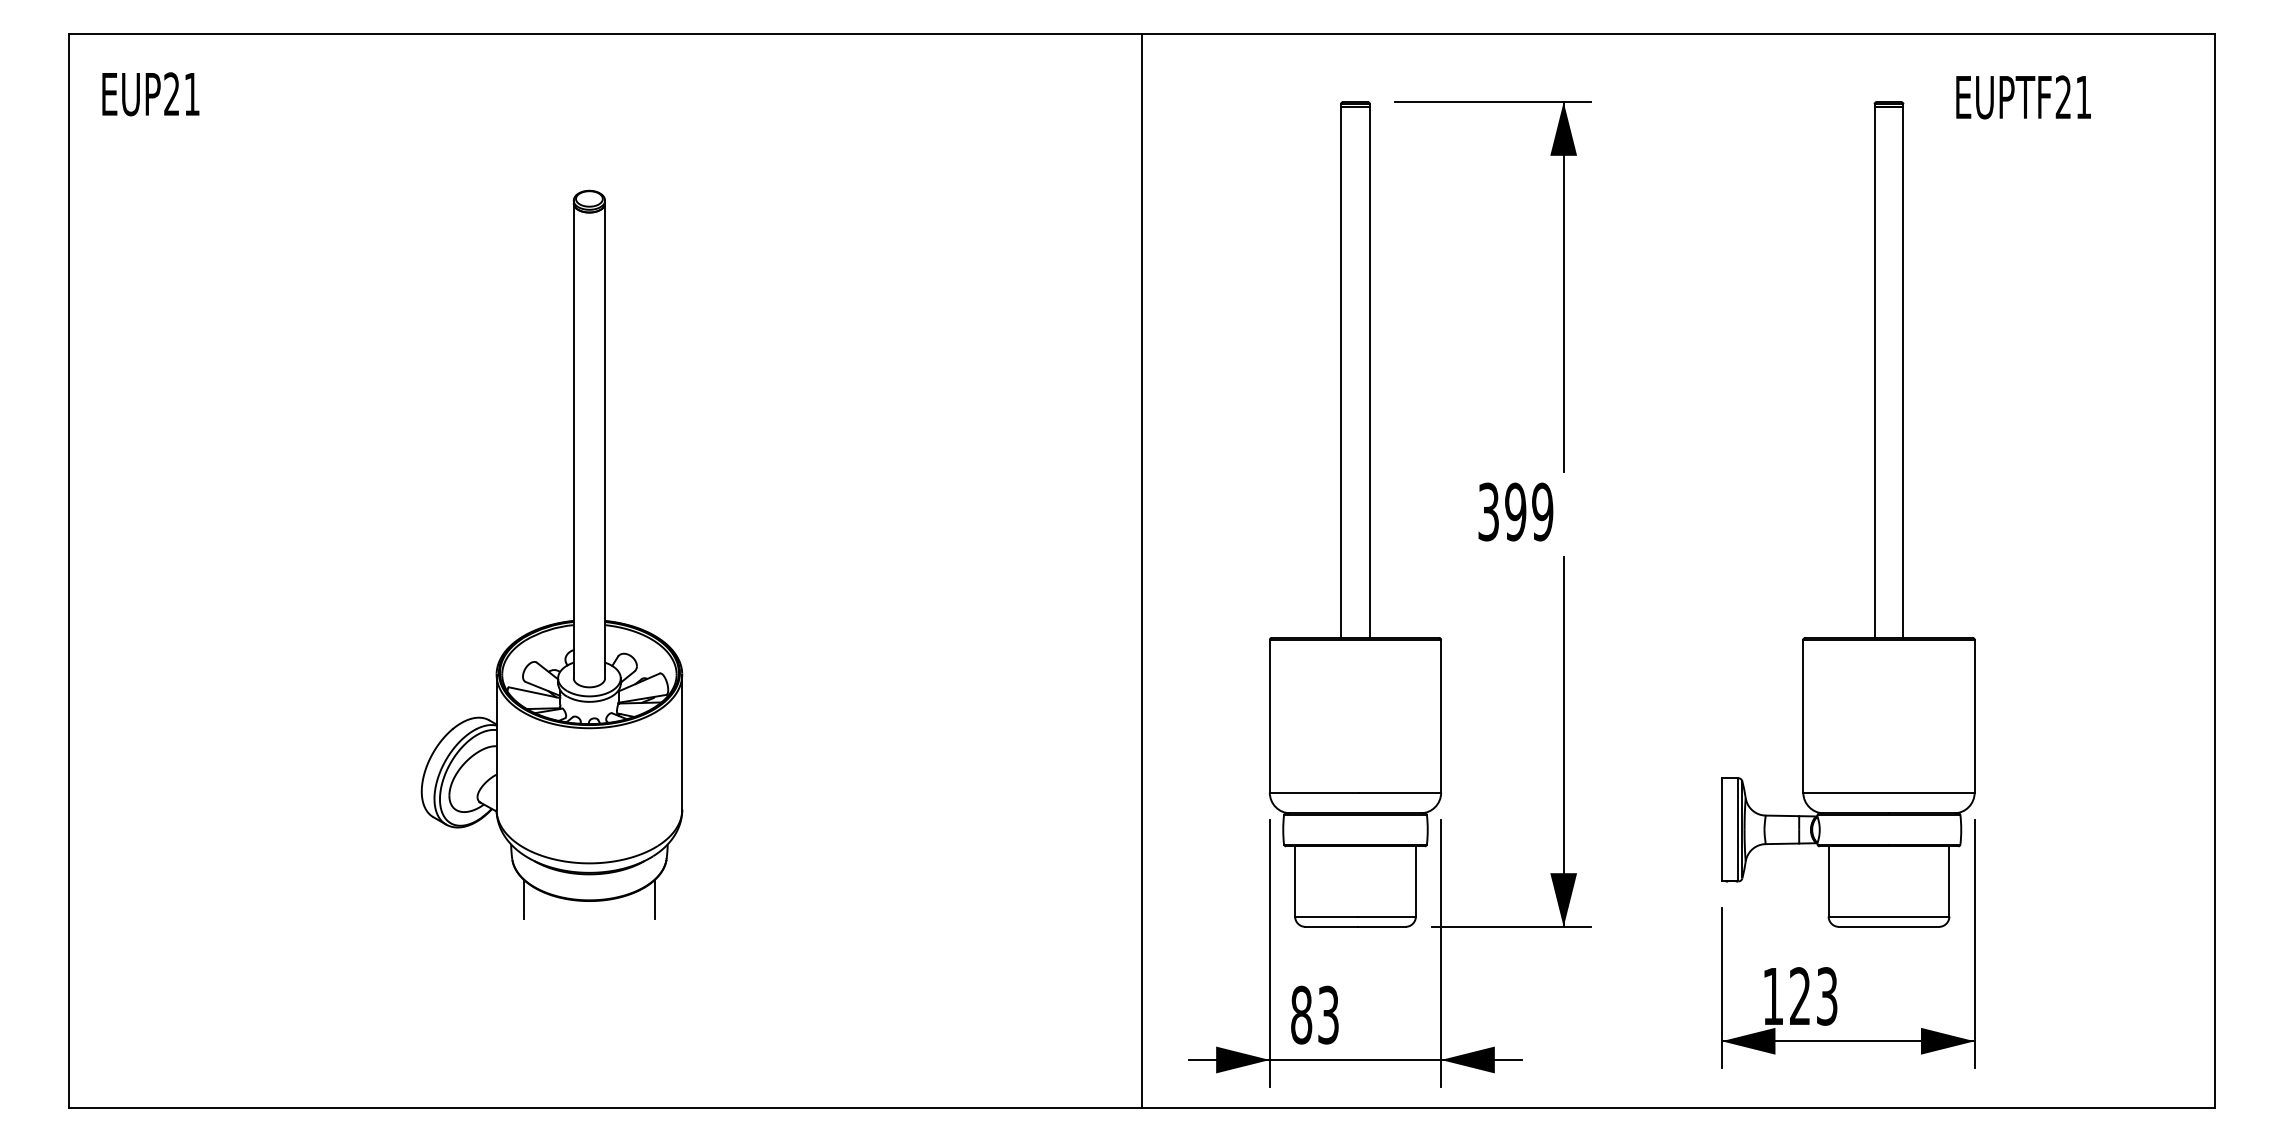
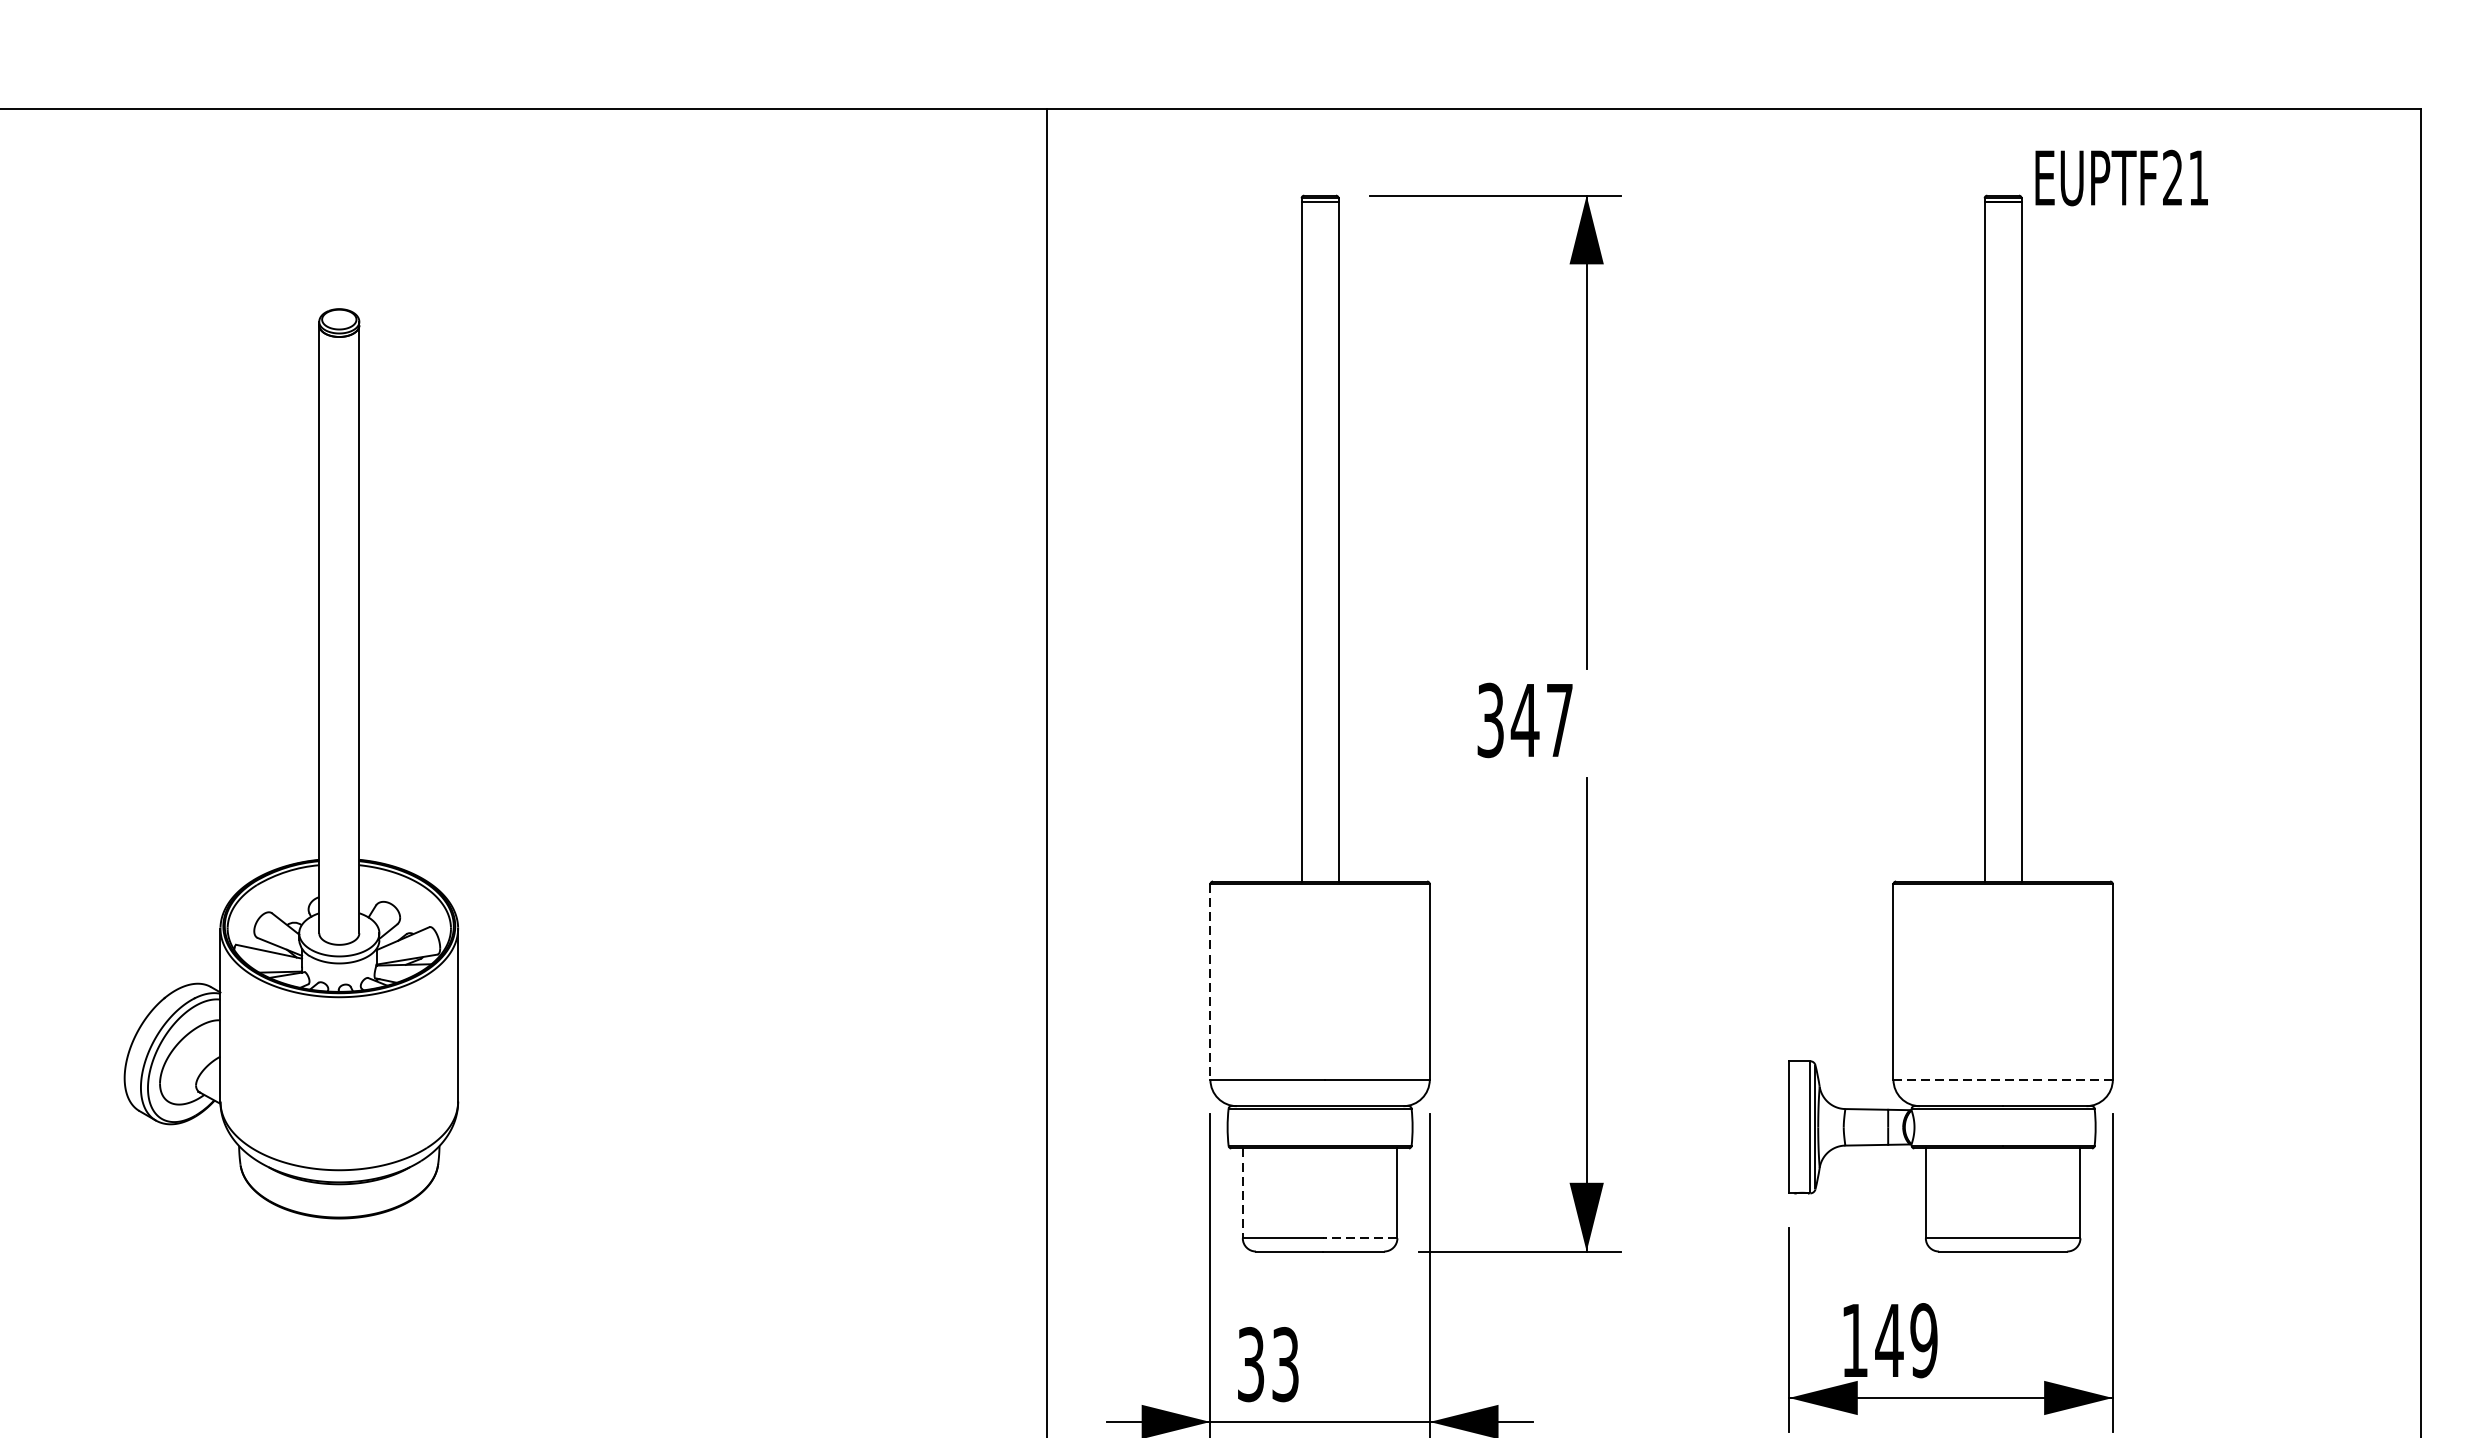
text: (2023, 97) -> (2121, 178), moved
text: (1528, 511) -> (1541, 719), 399 -> 347
line: (1269, 716) -> (1210, 982), solid -> dashed
line: (1889, 792) -> (2003, 1079), solid -> dashed
line: (1295, 881) -> (1243, 1193), solid -> dashed
line: (524, 899) -> (256, 1216), removed
line: (654, 899) -> (422, 1216), removed
line: (1387, 916) -> (1361, 1238), solid -> dashed
text: (1813, 996) -> (1906, 1340), 123 -> 149
text: (1301, 1014) -> (1250, 1363), 83 -> 33

